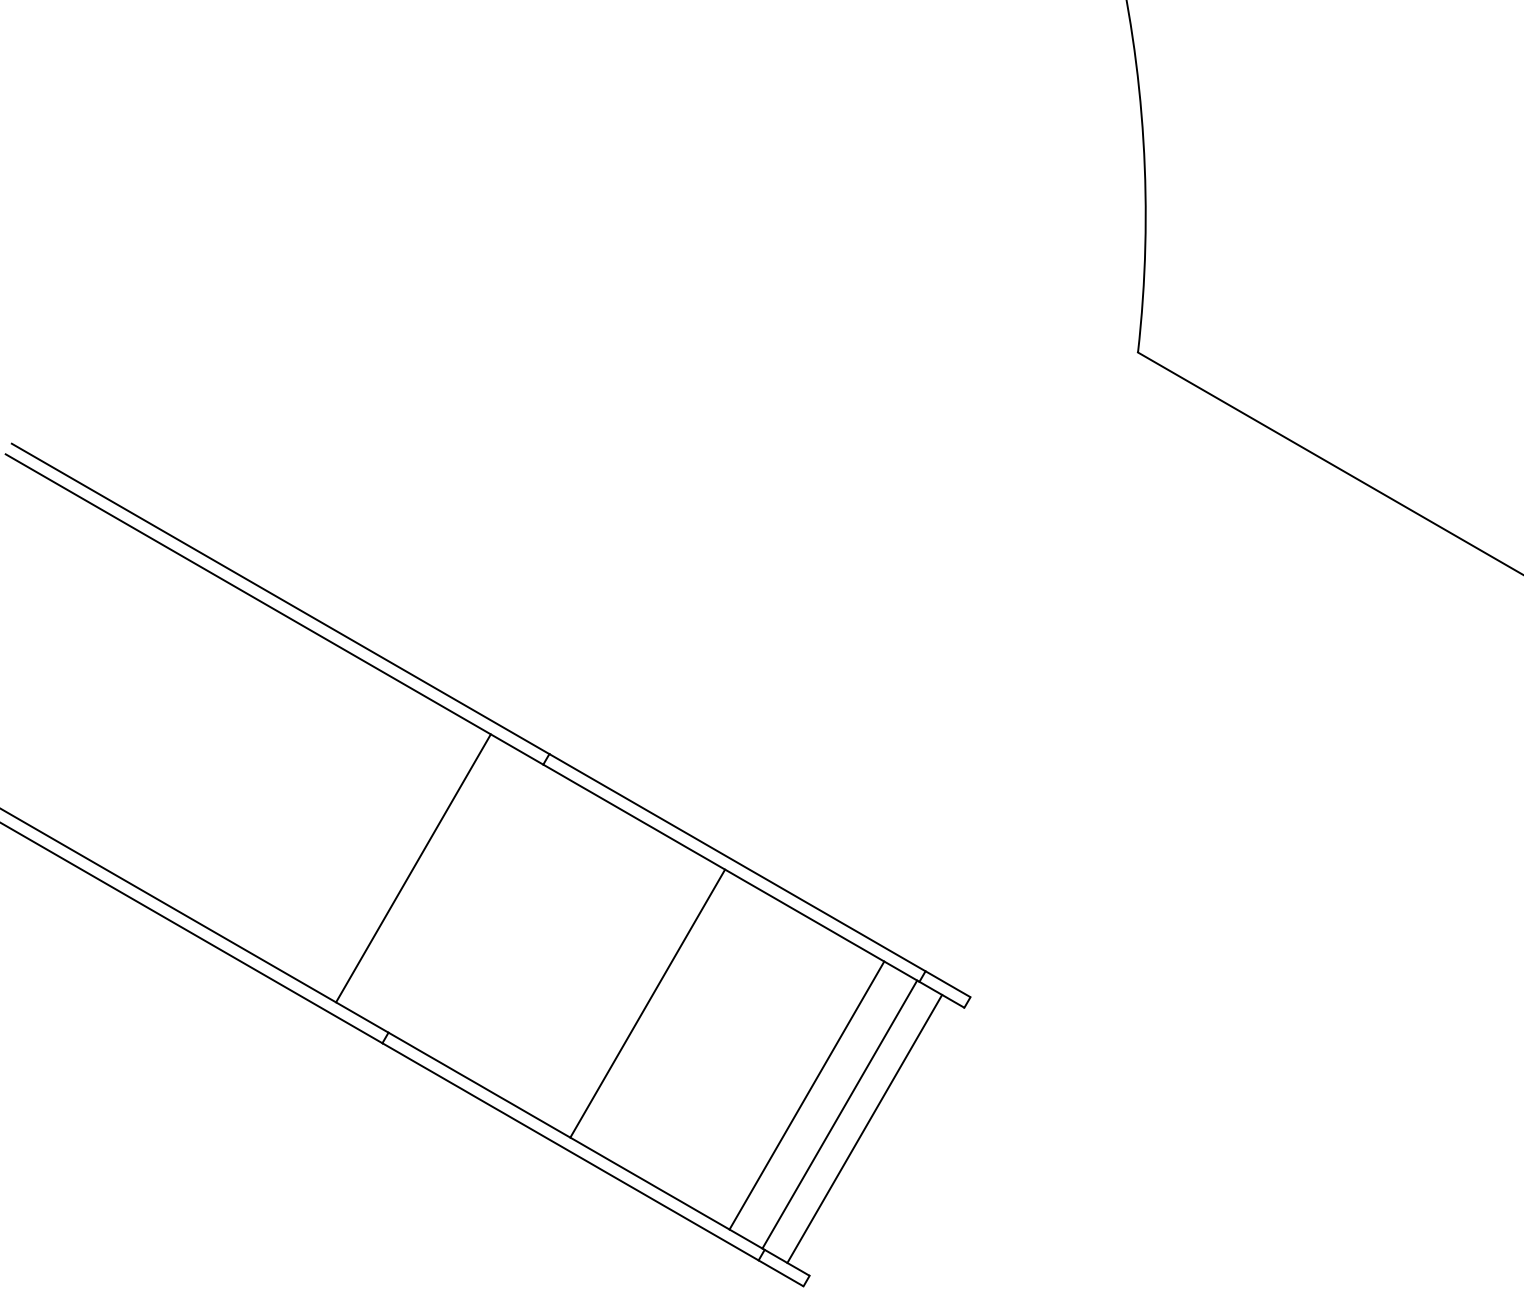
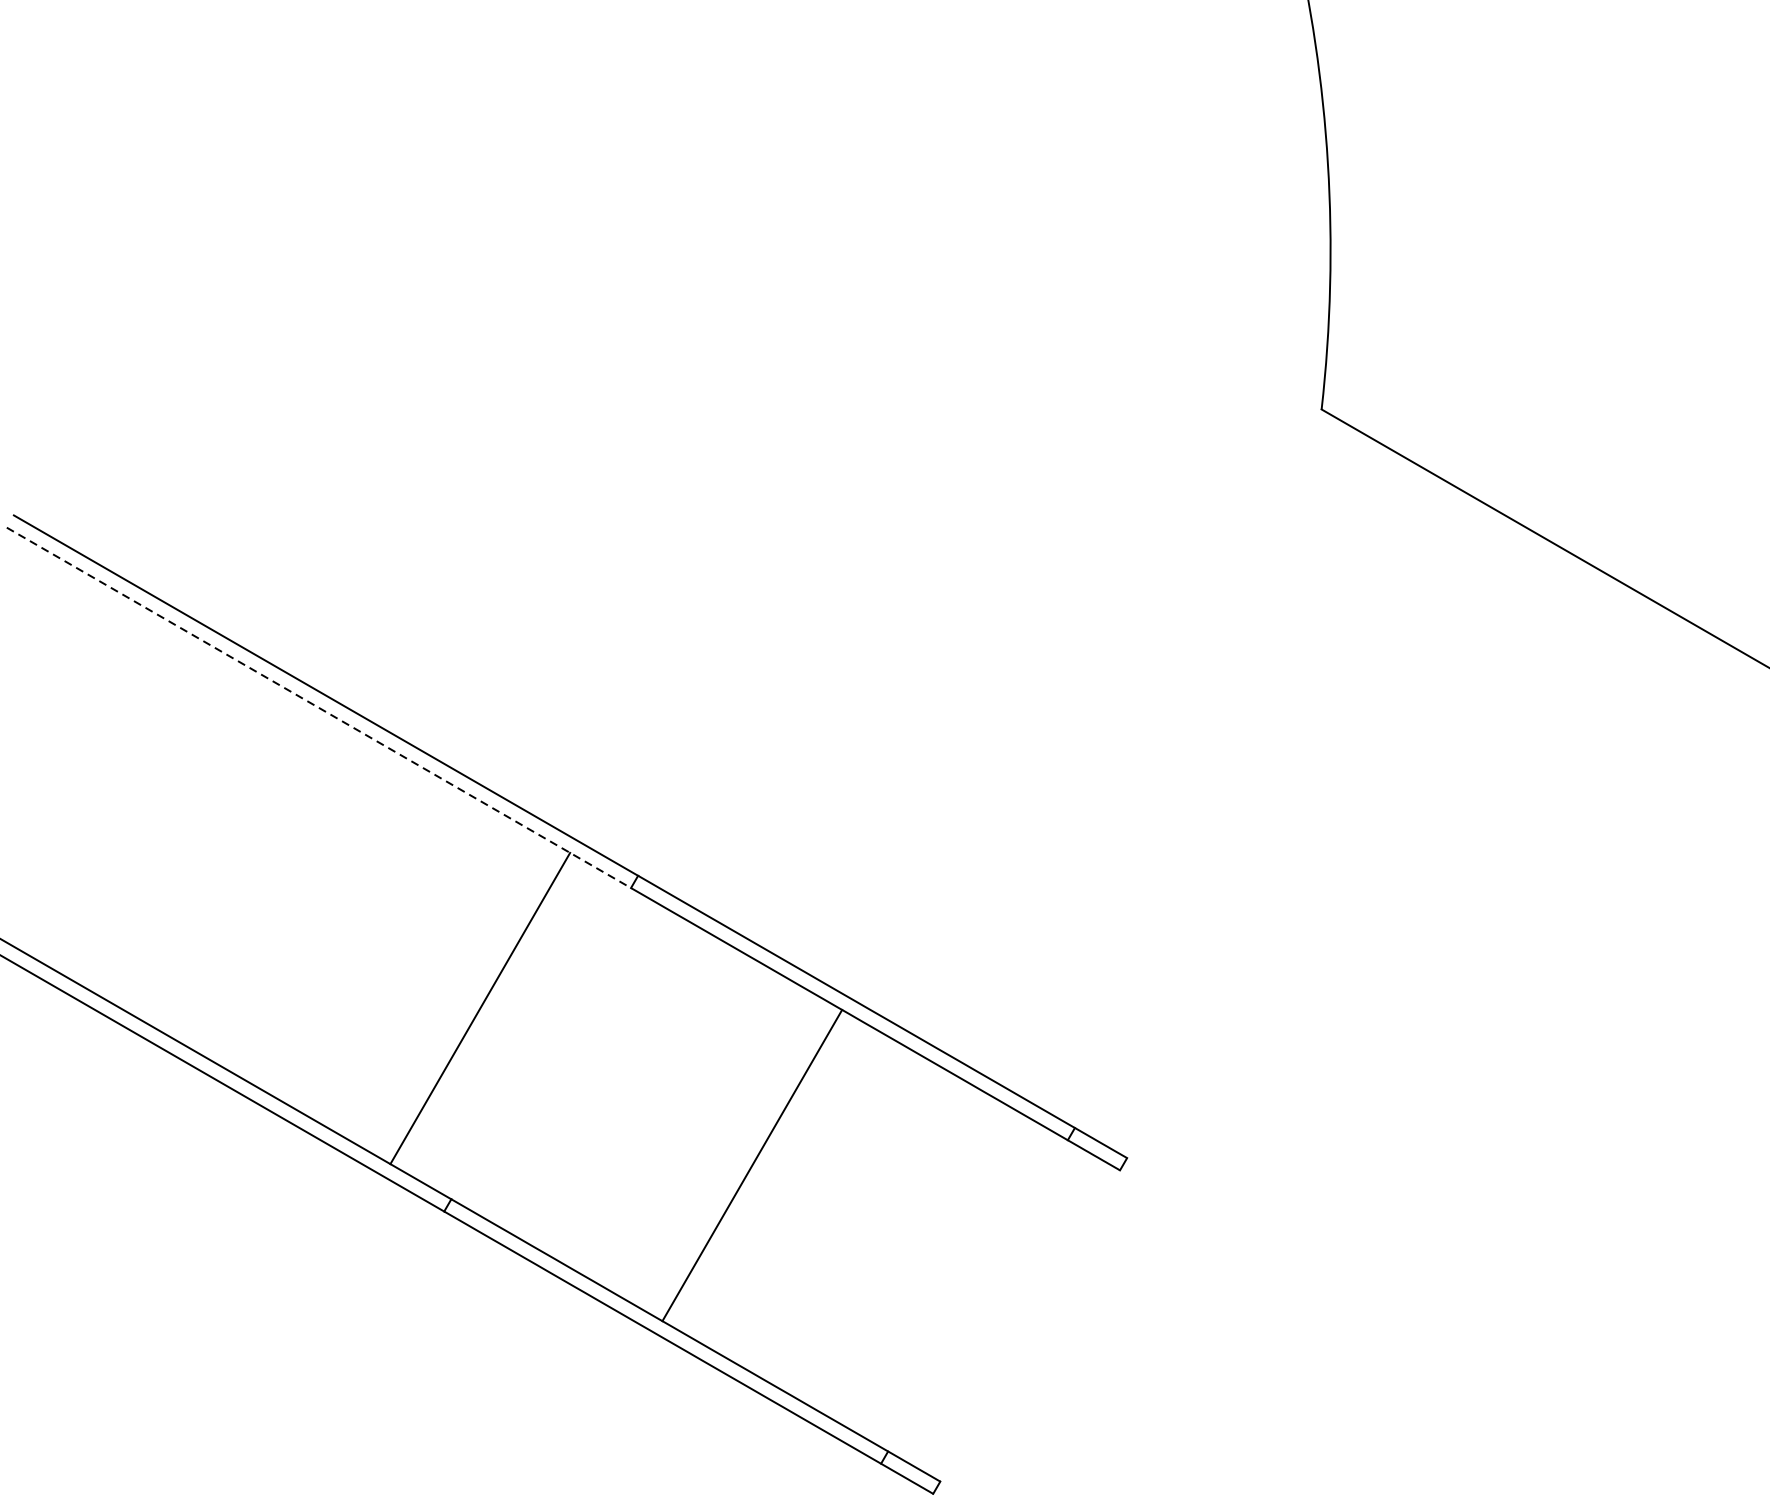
line: (274, 609) -> (318, 707), solid -> dashed
line: (806, 1095) -> (936, 1272), removed
line: (839, 1114) -> (974, 1294), removed
line: (864, 1128) -> (1004, 1310), removed

